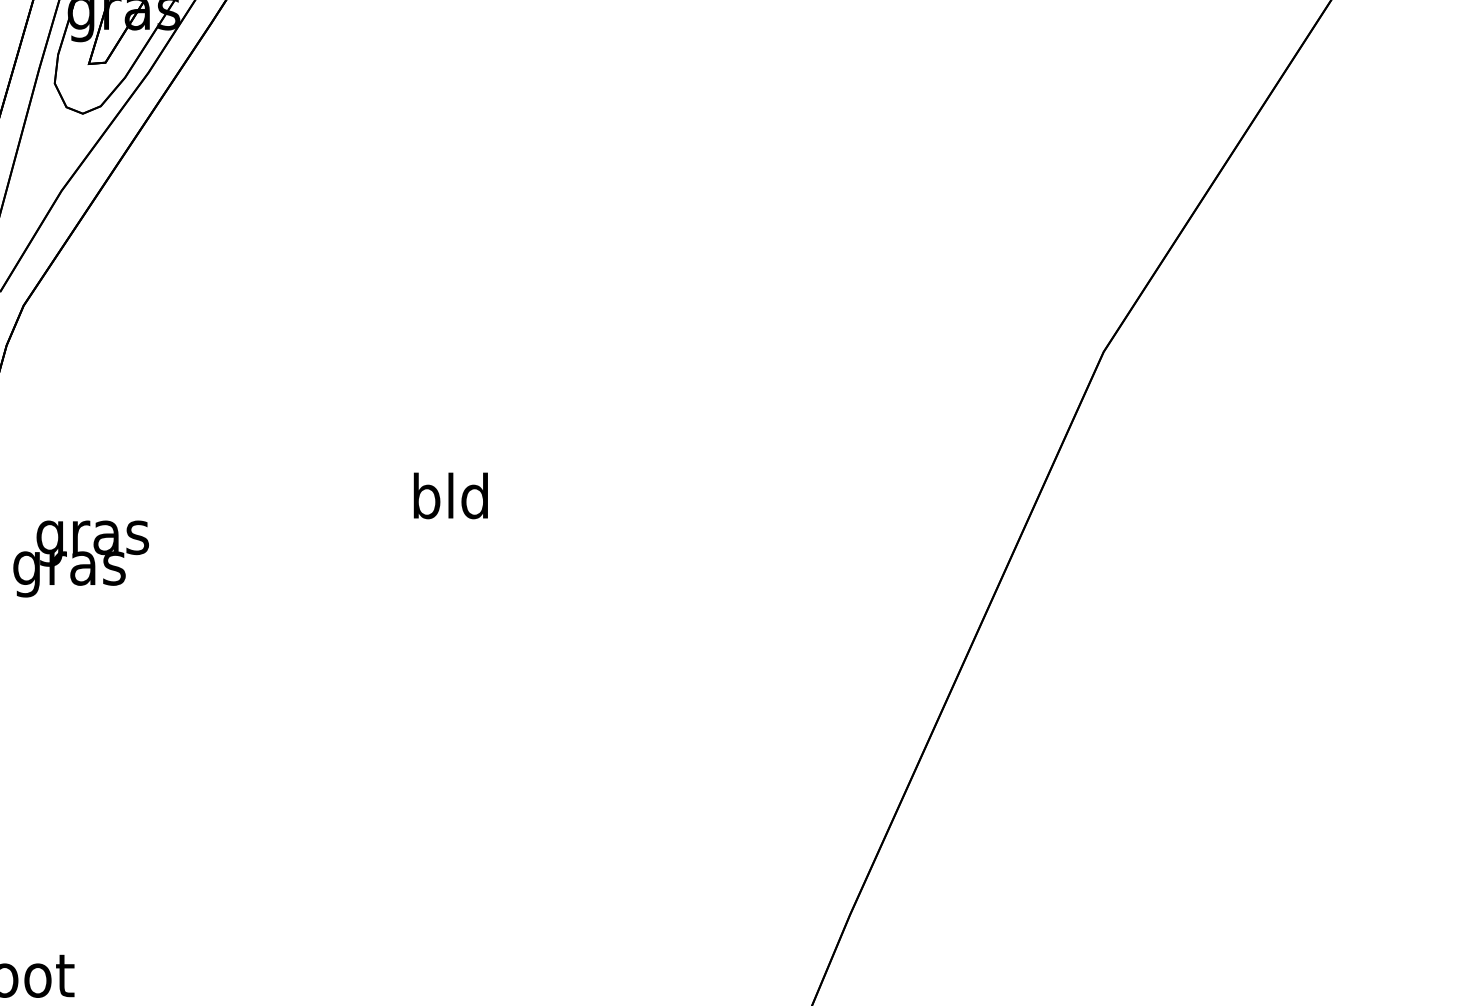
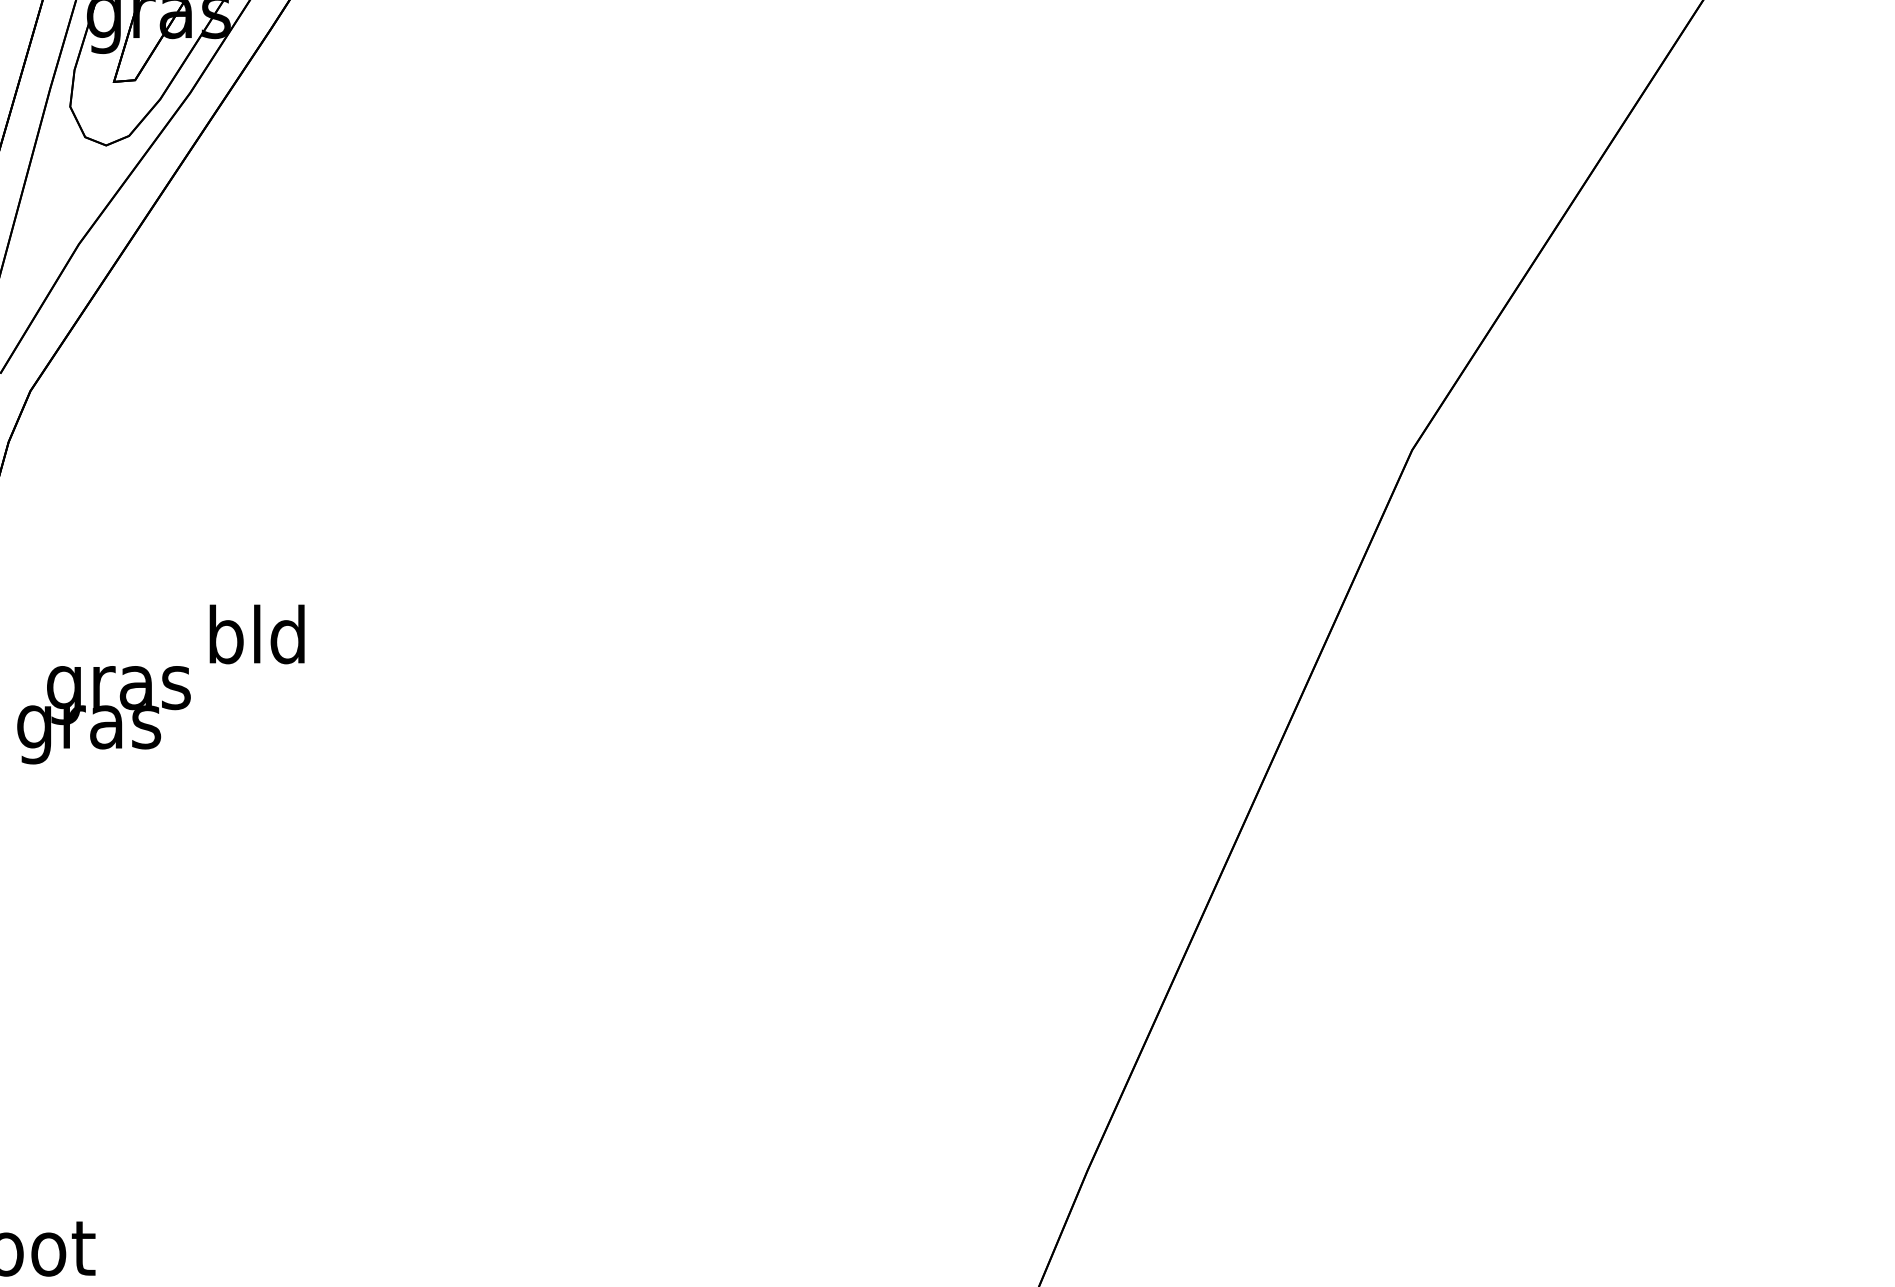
text: (450, 495) -> (256, 633), moved

